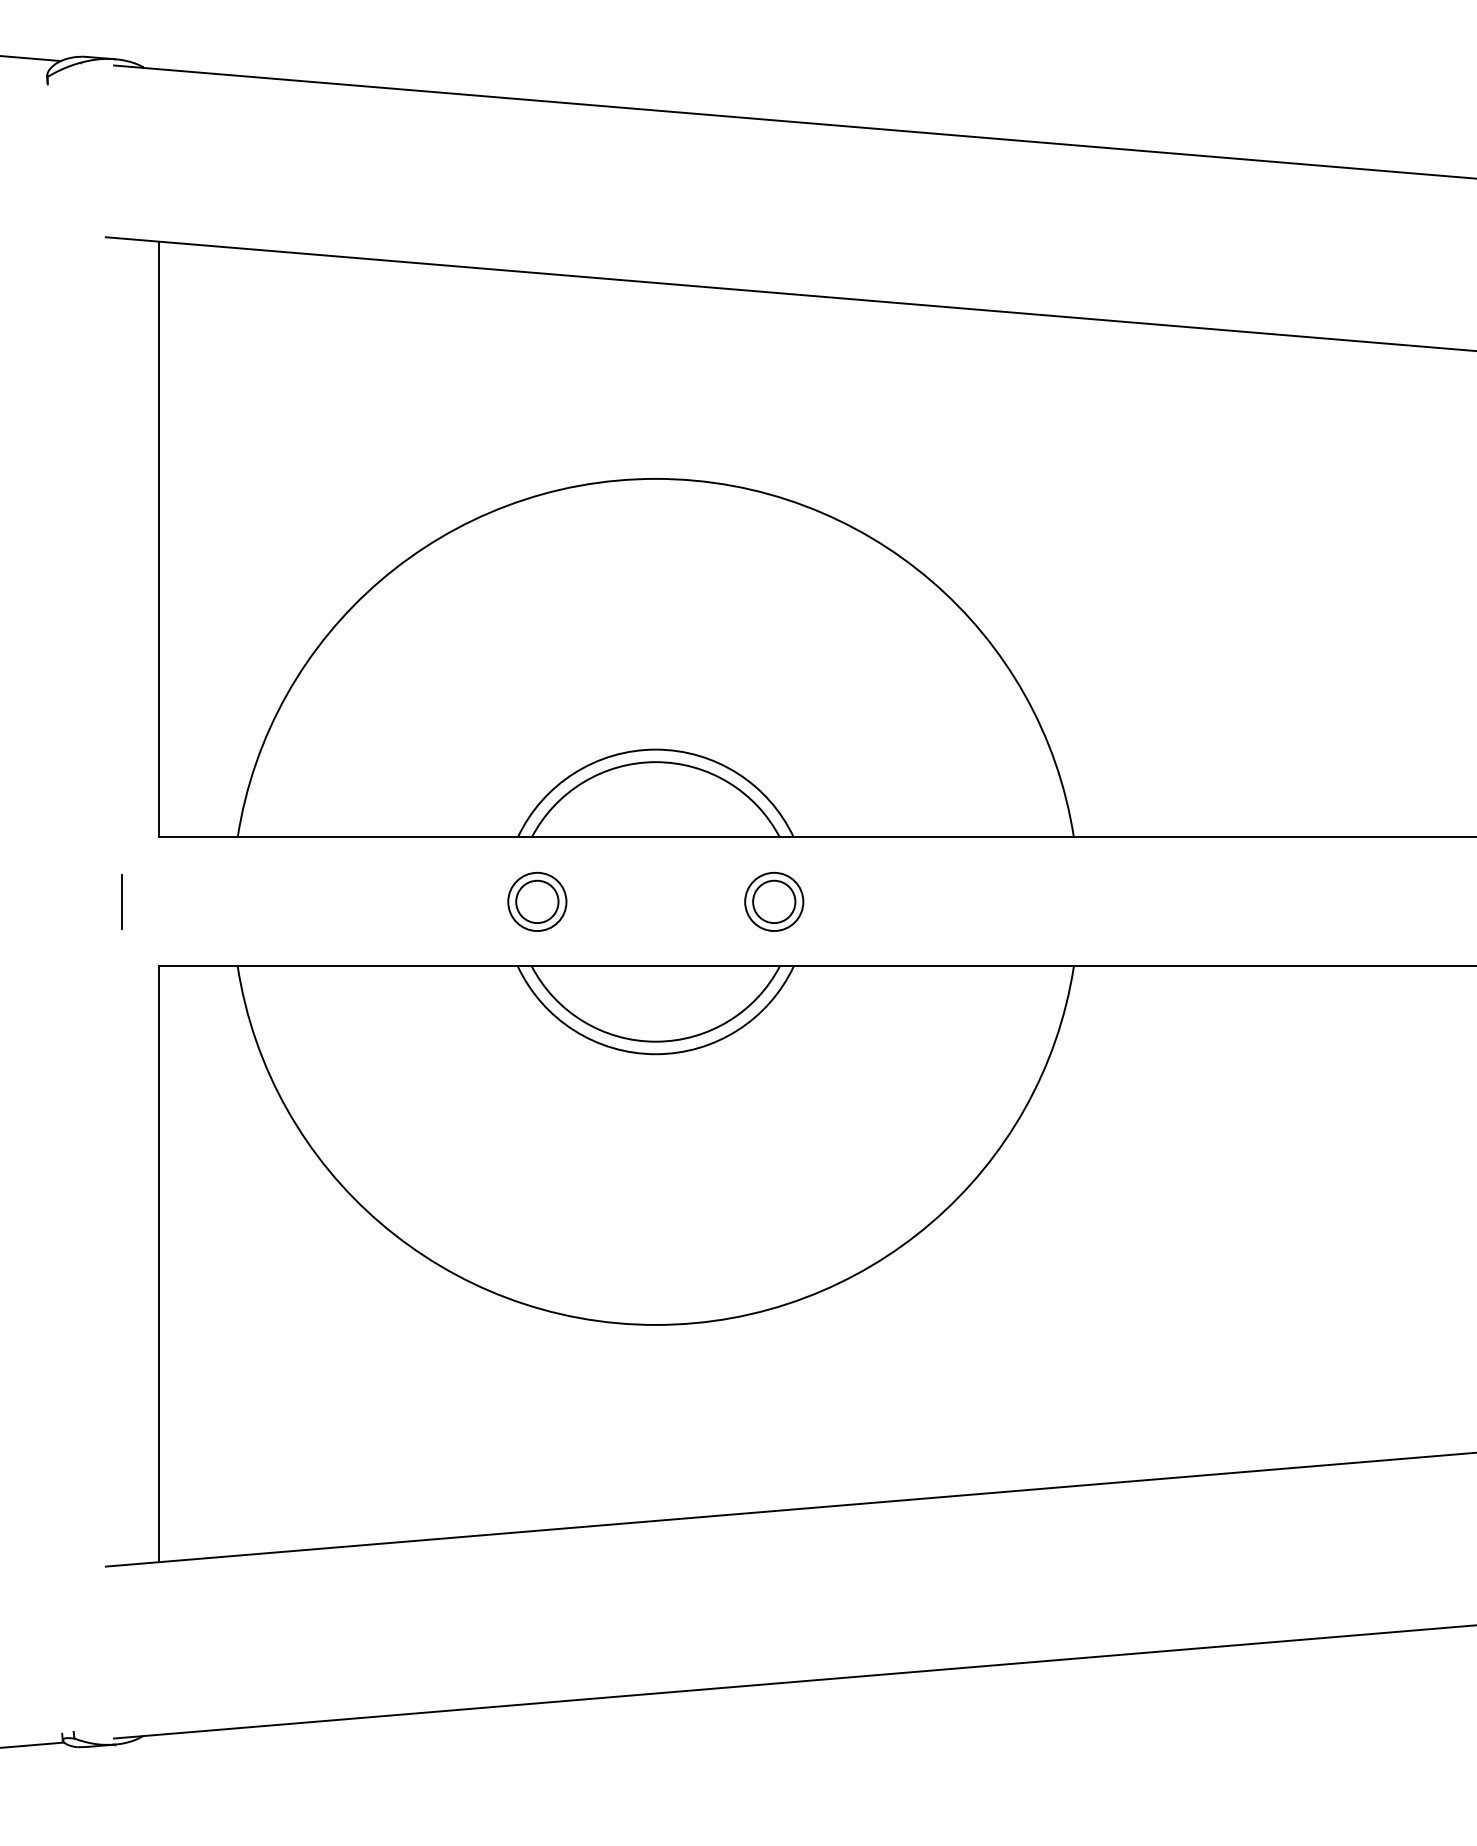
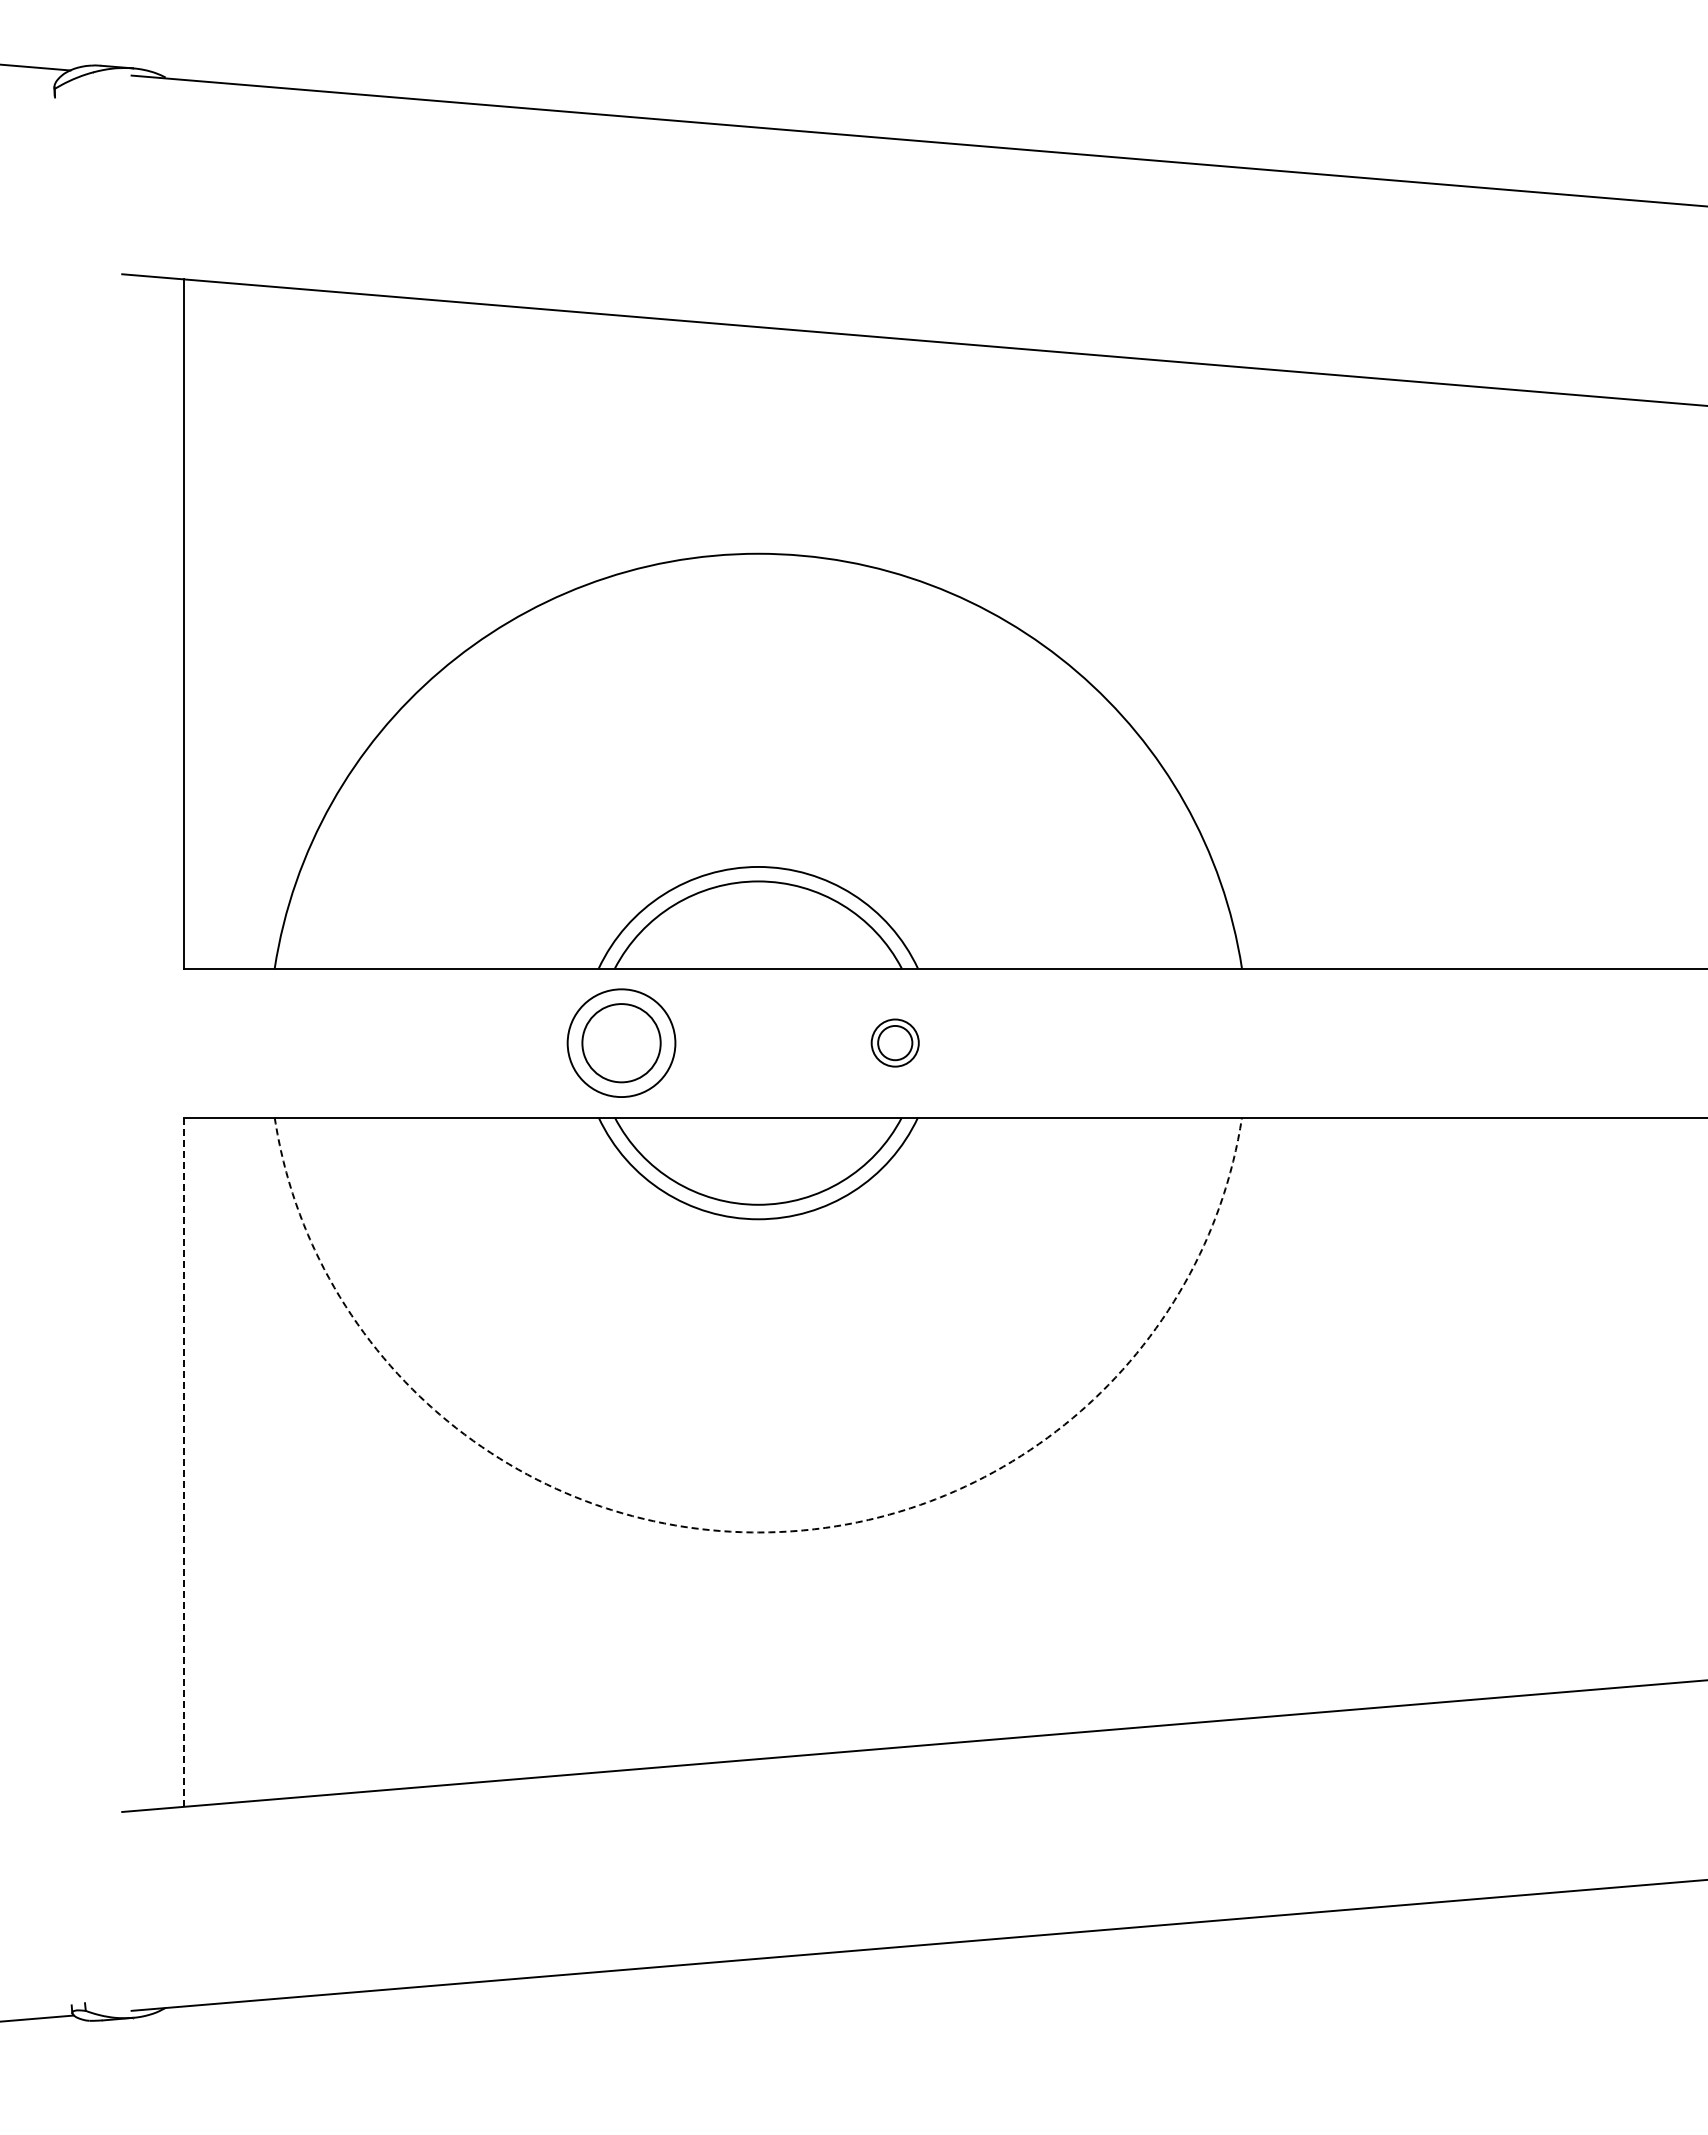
line: (121, 901) -> (140, 1042), removed
part: (536, 901) -> (620, 1042), size x1.6
part: (773, 901) -> (894, 1042), size x0.7
line: (158, 1264) -> (183, 1462), solid -> dashed
arc: (655, 1324) -> (758, 1532), solid -> dashed

